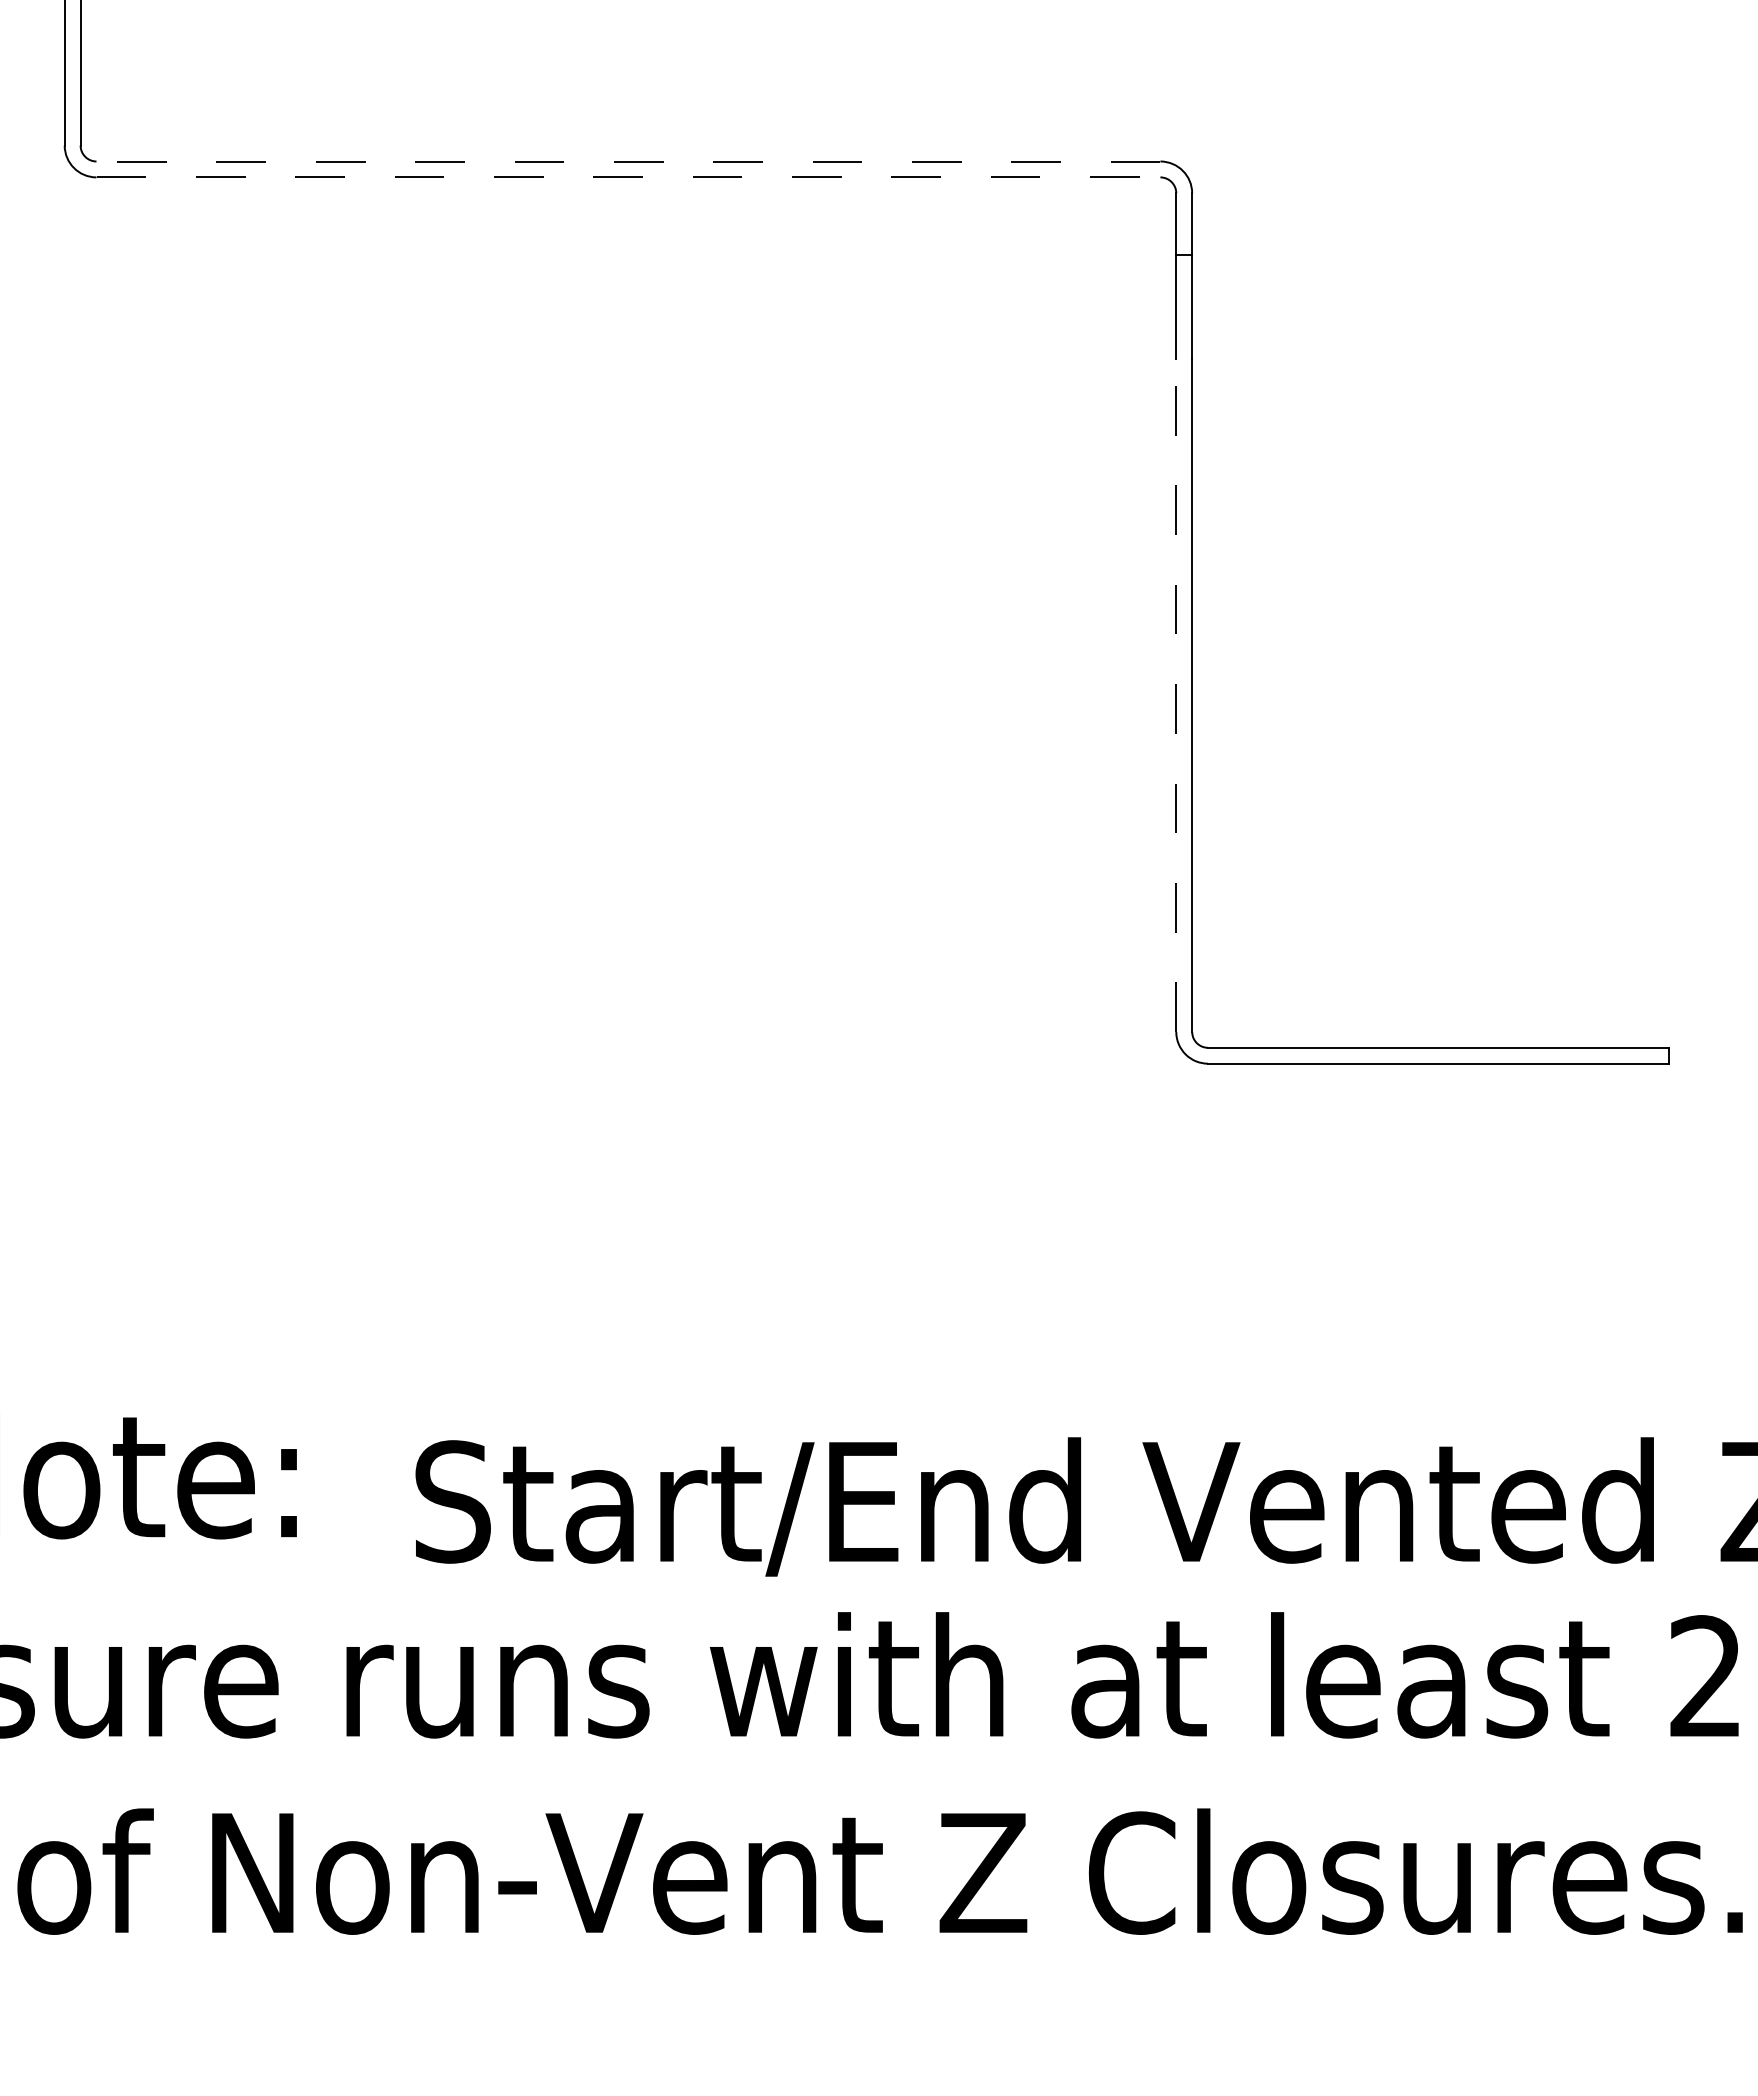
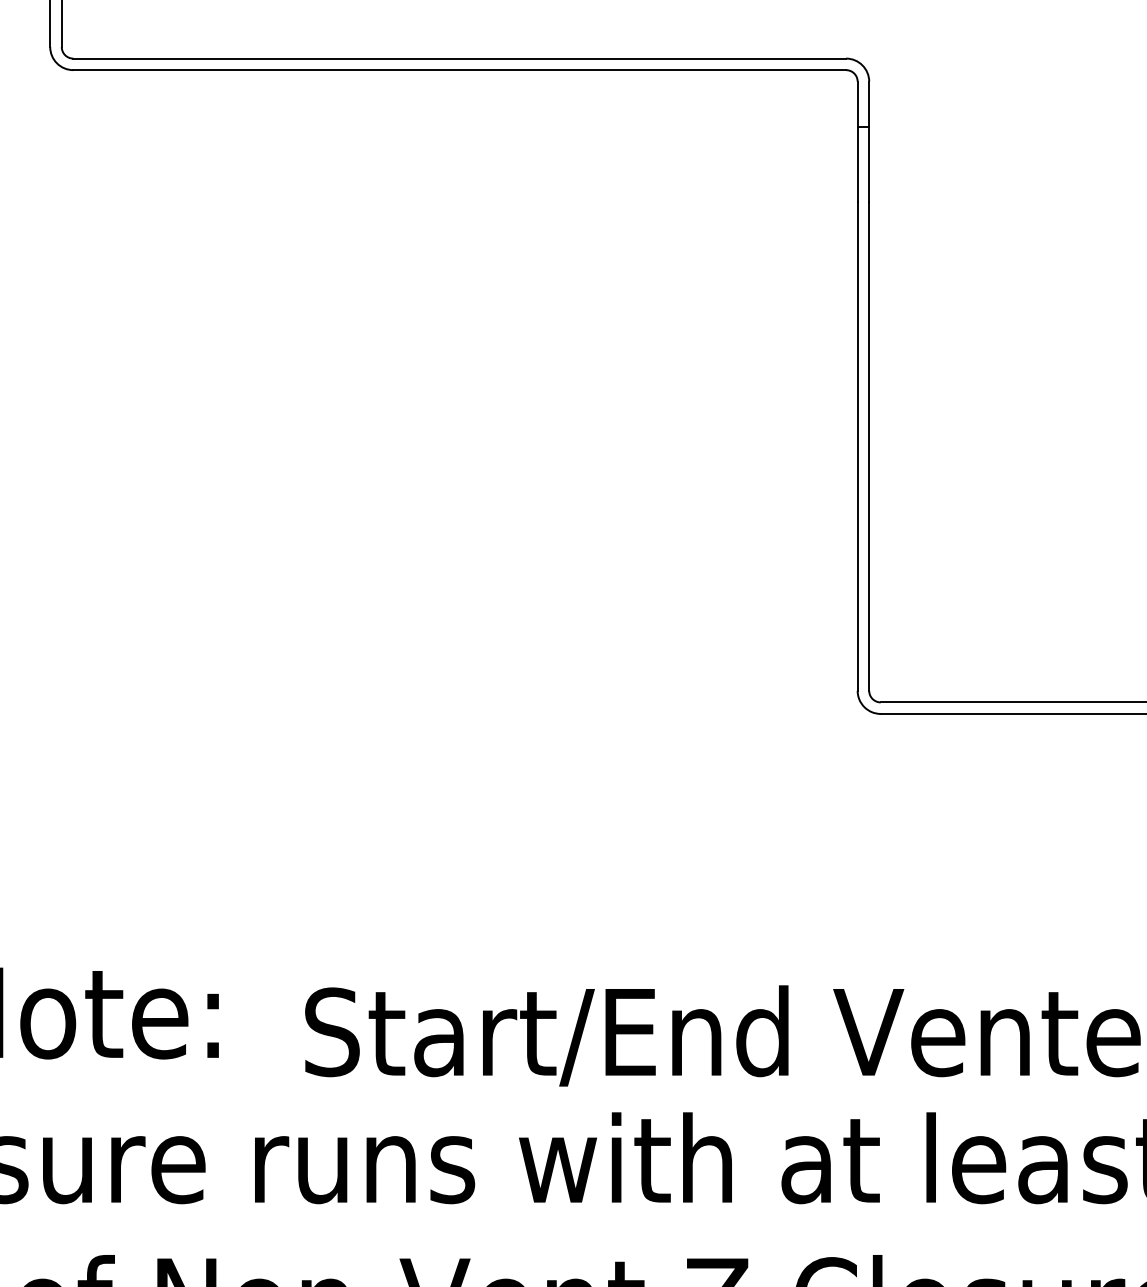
line: (628, 161) -> (459, 58), dashed -> solid
line: (628, 177) -> (459, 70), dashed -> solid
line: (1176, 695) -> (857, 446), dashed -> solid

